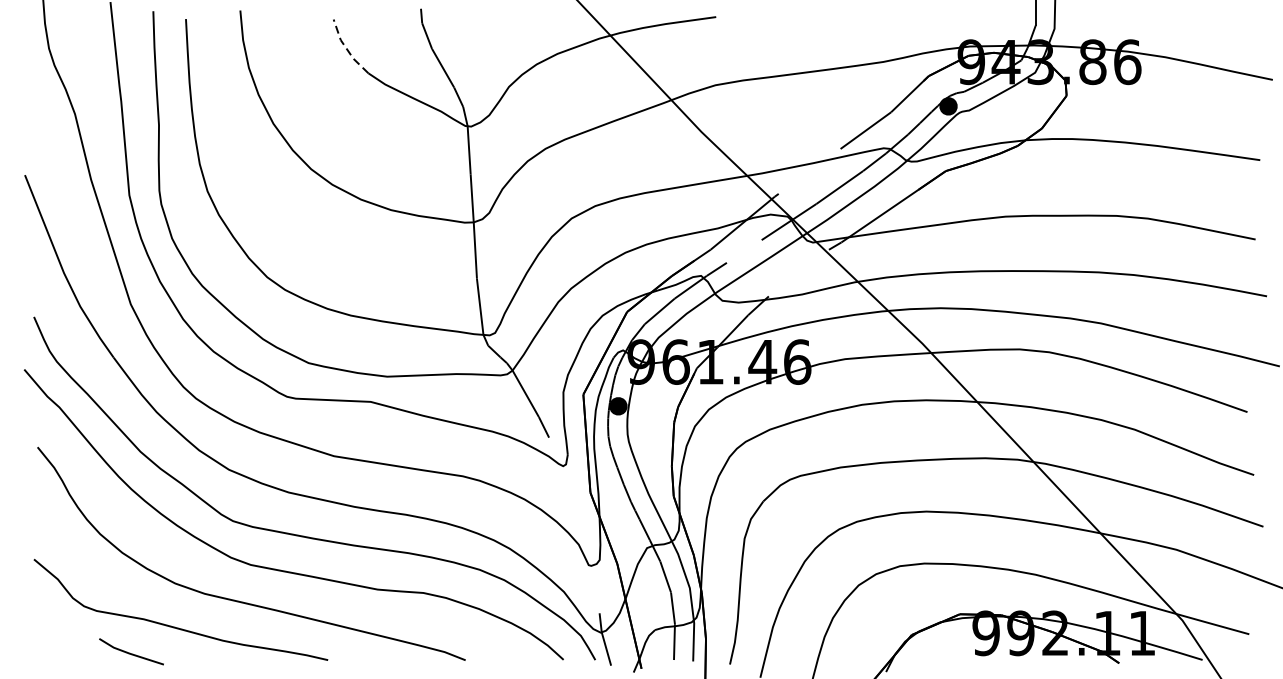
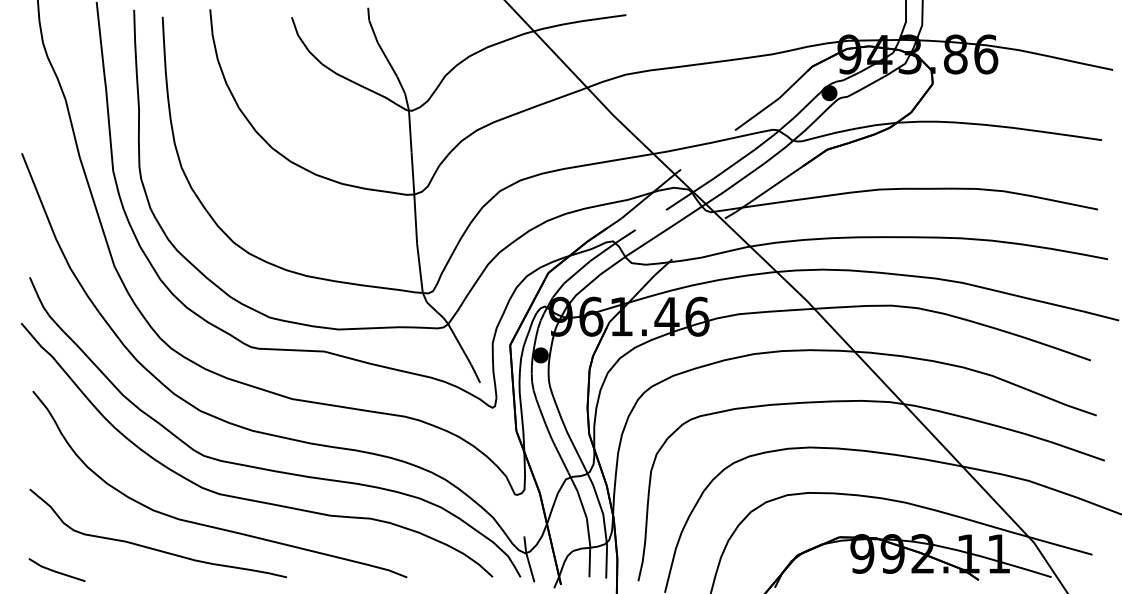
line: (347, 48) -> (303, 42), dashed -> solid
line: (129, 652) -> (55, 570), moved

